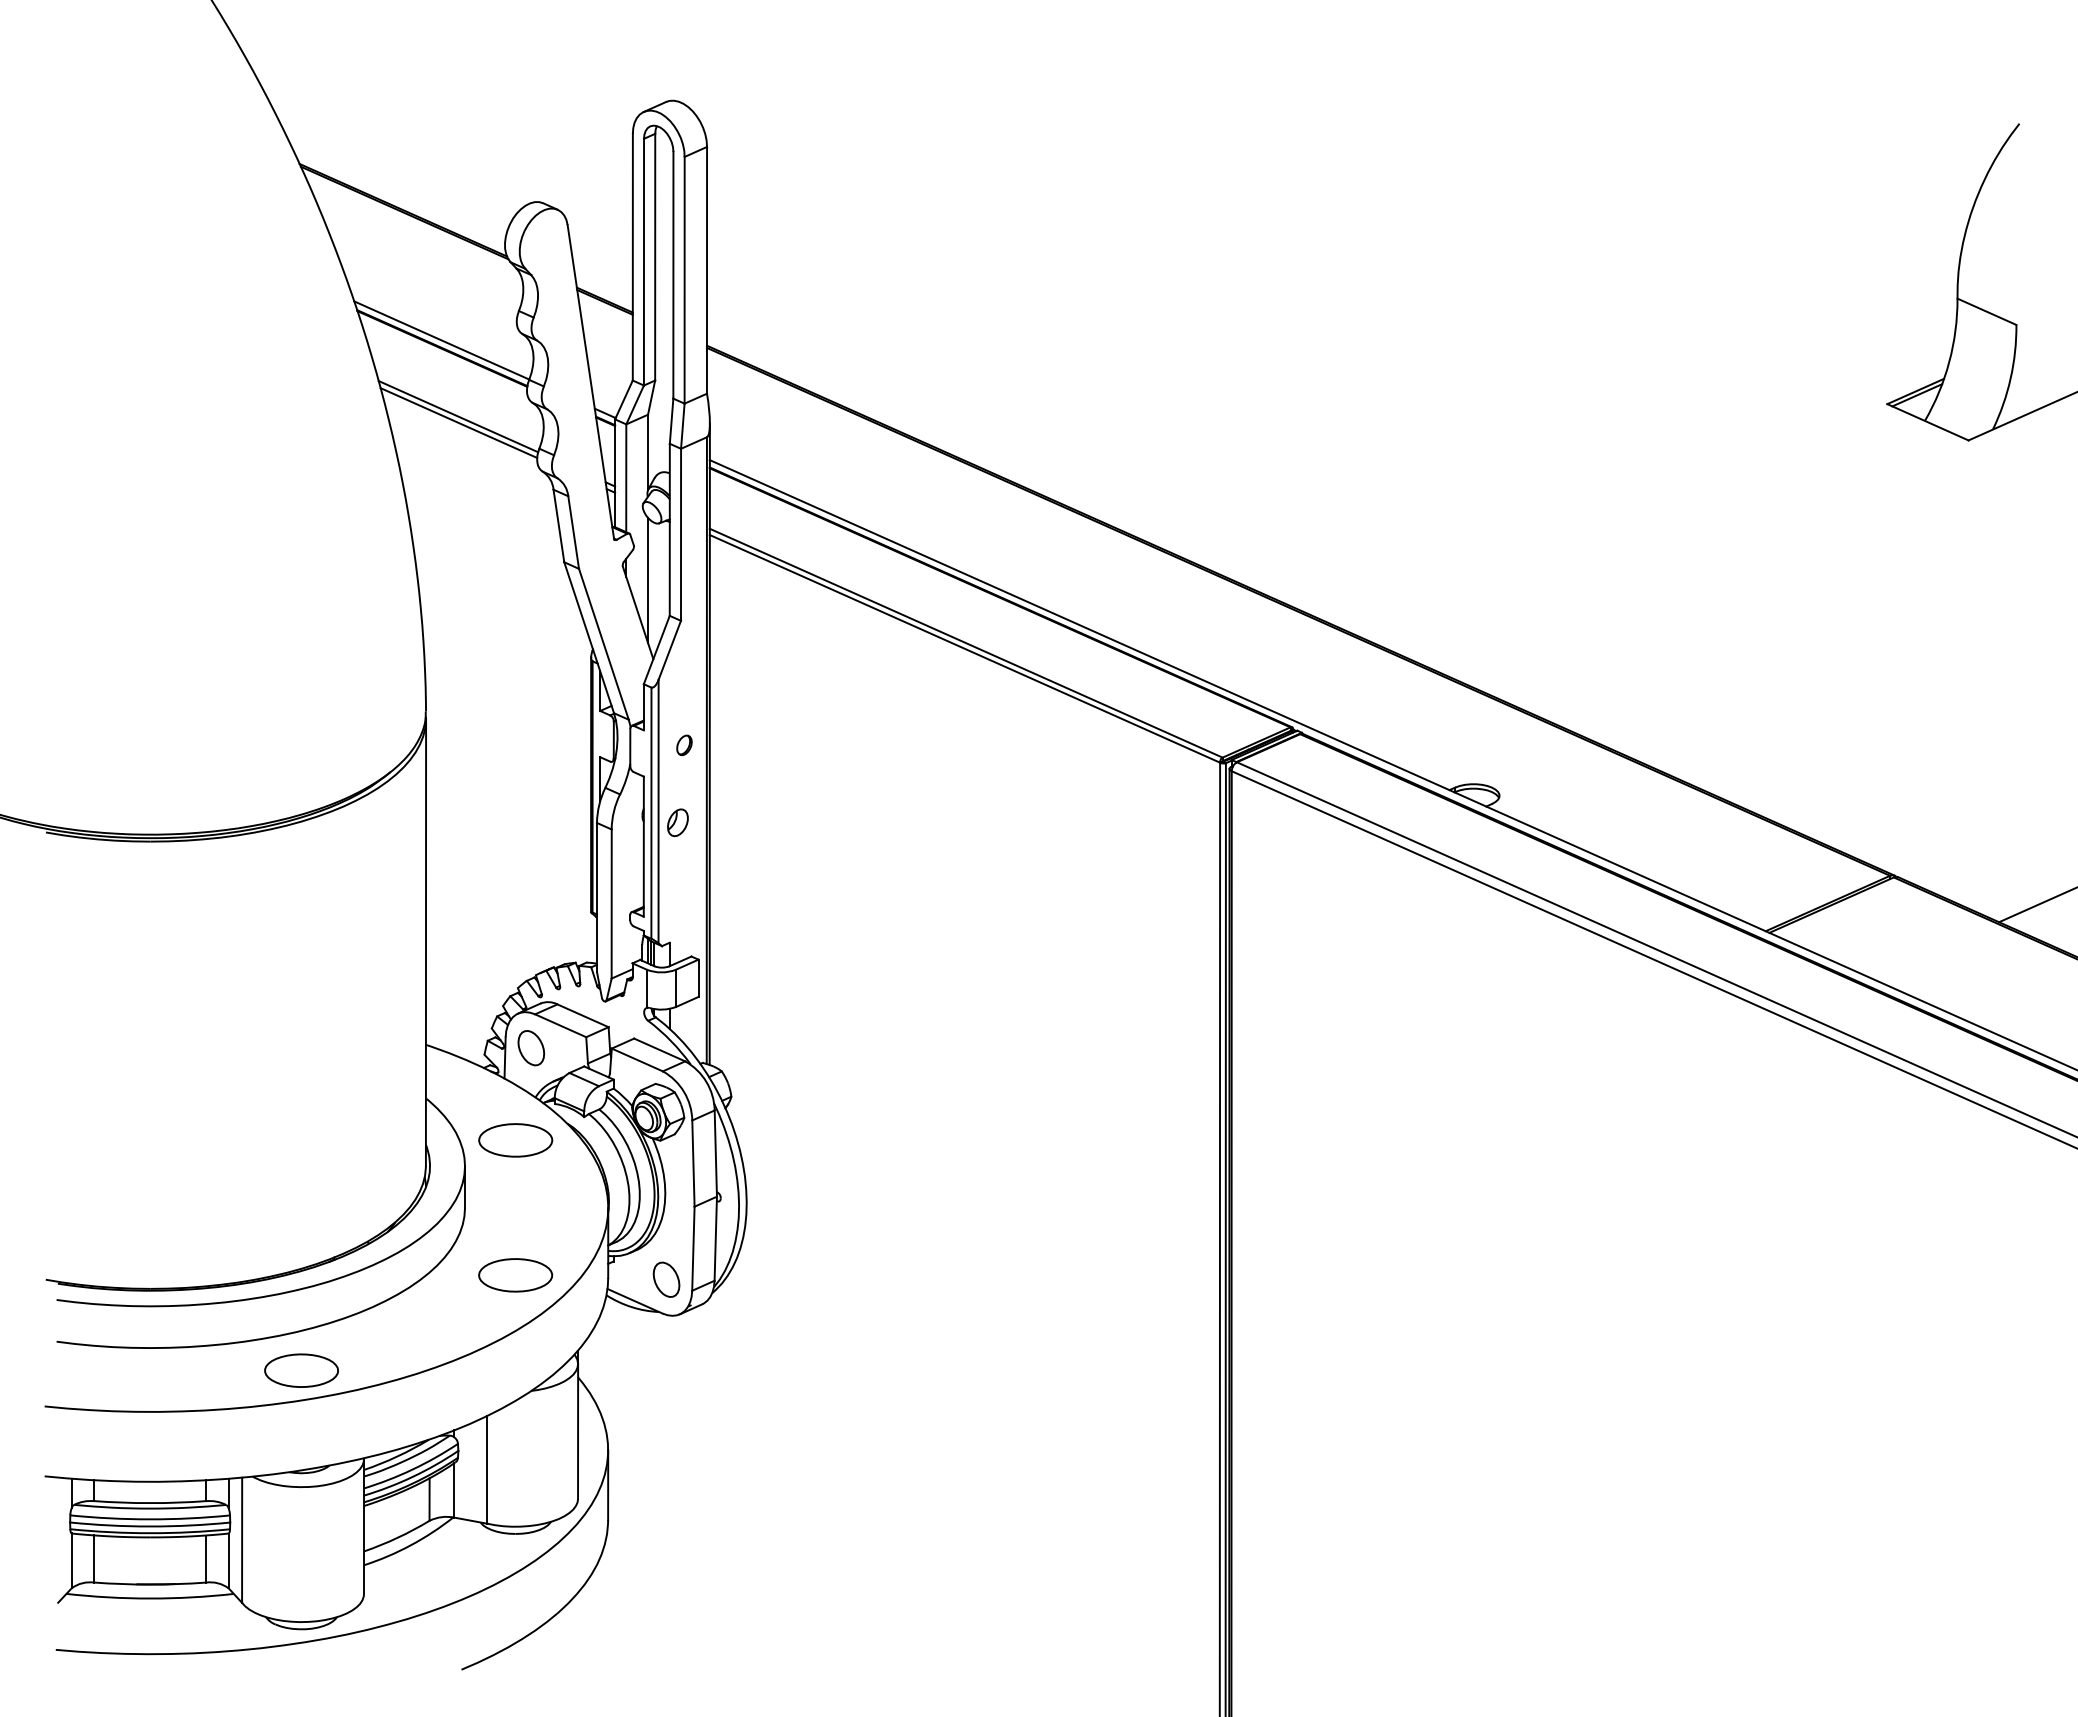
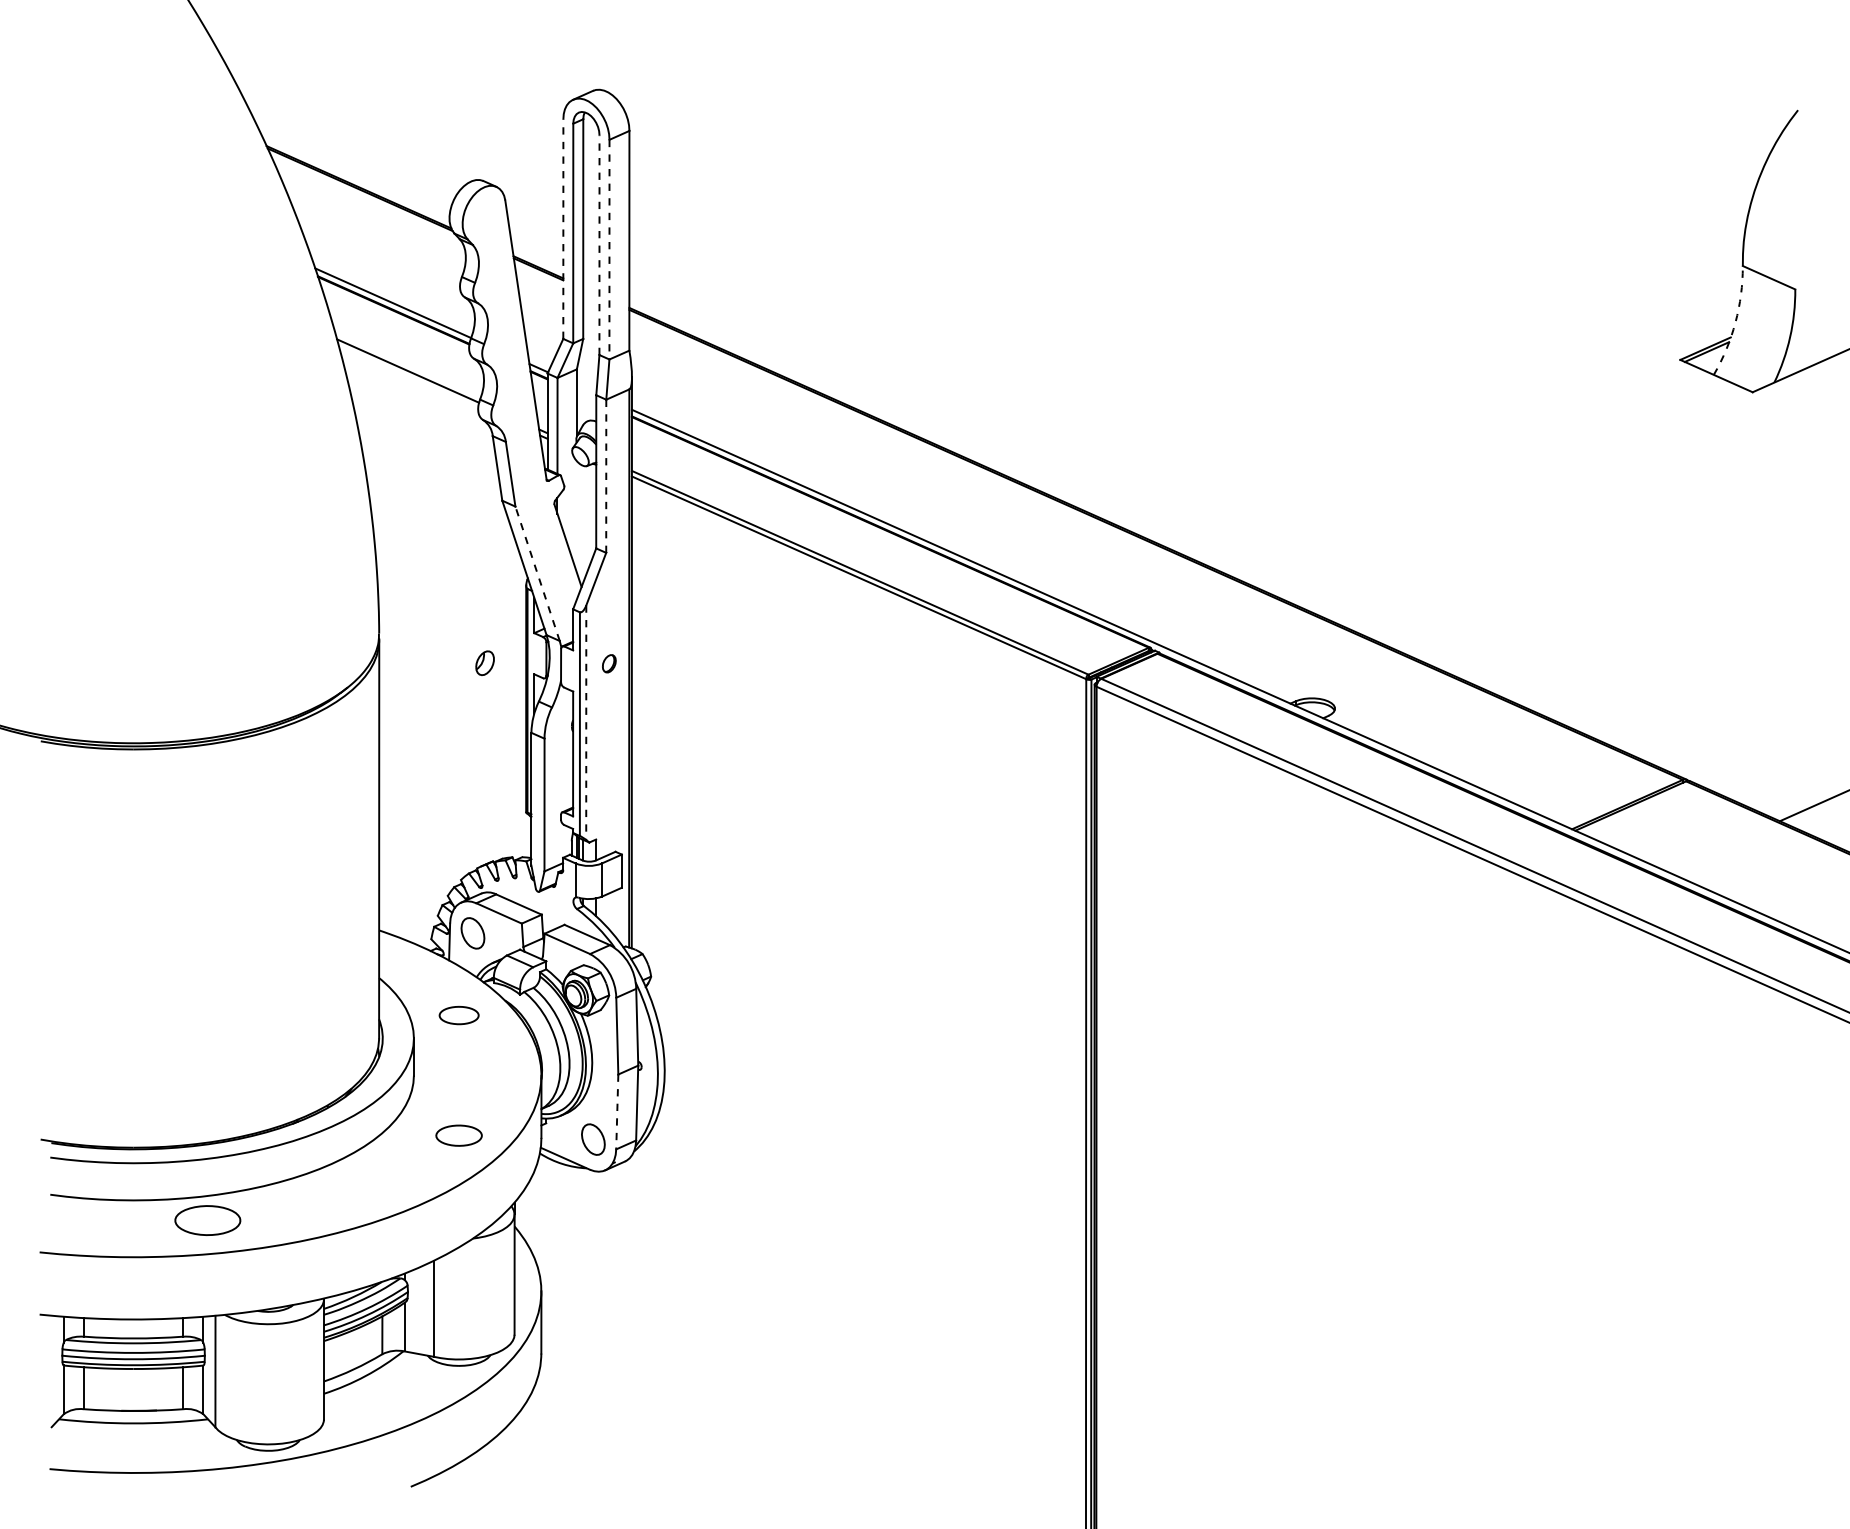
line: (632, 256) -> (563, 228), solid -> dashed
line: (673, 274) -> (599, 244), solid -> dashed
line: (684, 280) -> (609, 249), solid -> dashed
arc: (1949, 362) -> (1735, 322), solid -> dashed
line: (458, 422) -> (408, 376), removed
line: (681, 535) -> (606, 476), solid -> dashed
line: (648, 579) -> (577, 516), removed
line: (603, 643) -> (537, 573), solid -> dashed
line: (658, 811) -> (586, 722), solid -> dashed
part: (677, 822) -> (484, 662), moved
part: (515, 1140) -> (458, 1015), size x0.6
line: (693, 1249) -> (617, 1112), solid -> dashed
part: (515, 1275) -> (458, 1135), size x0.7
part: (301, 1370) -> (207, 1220), moved

